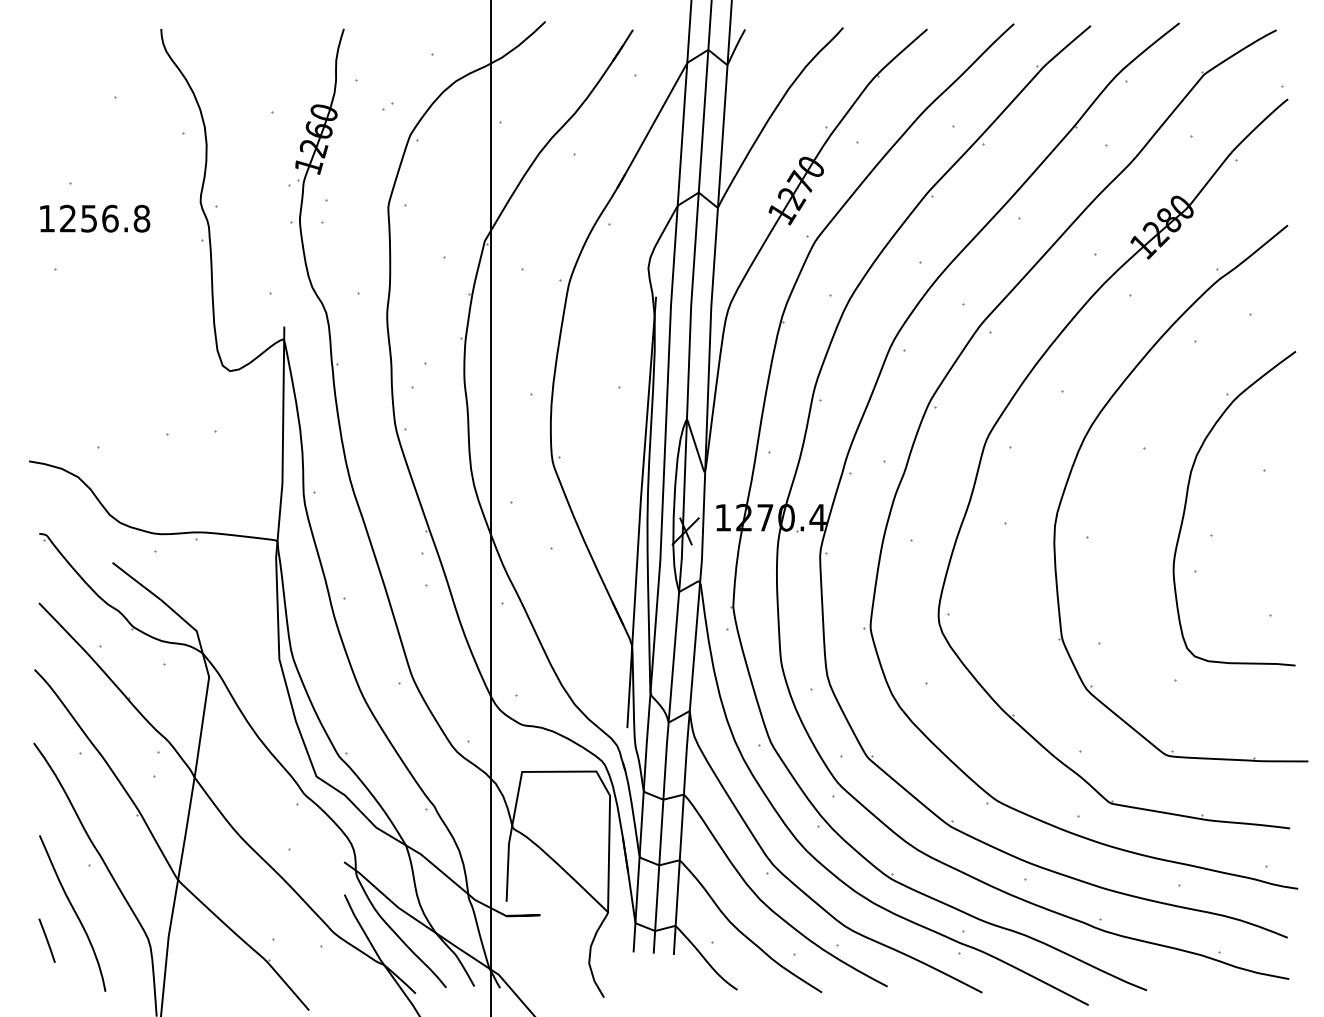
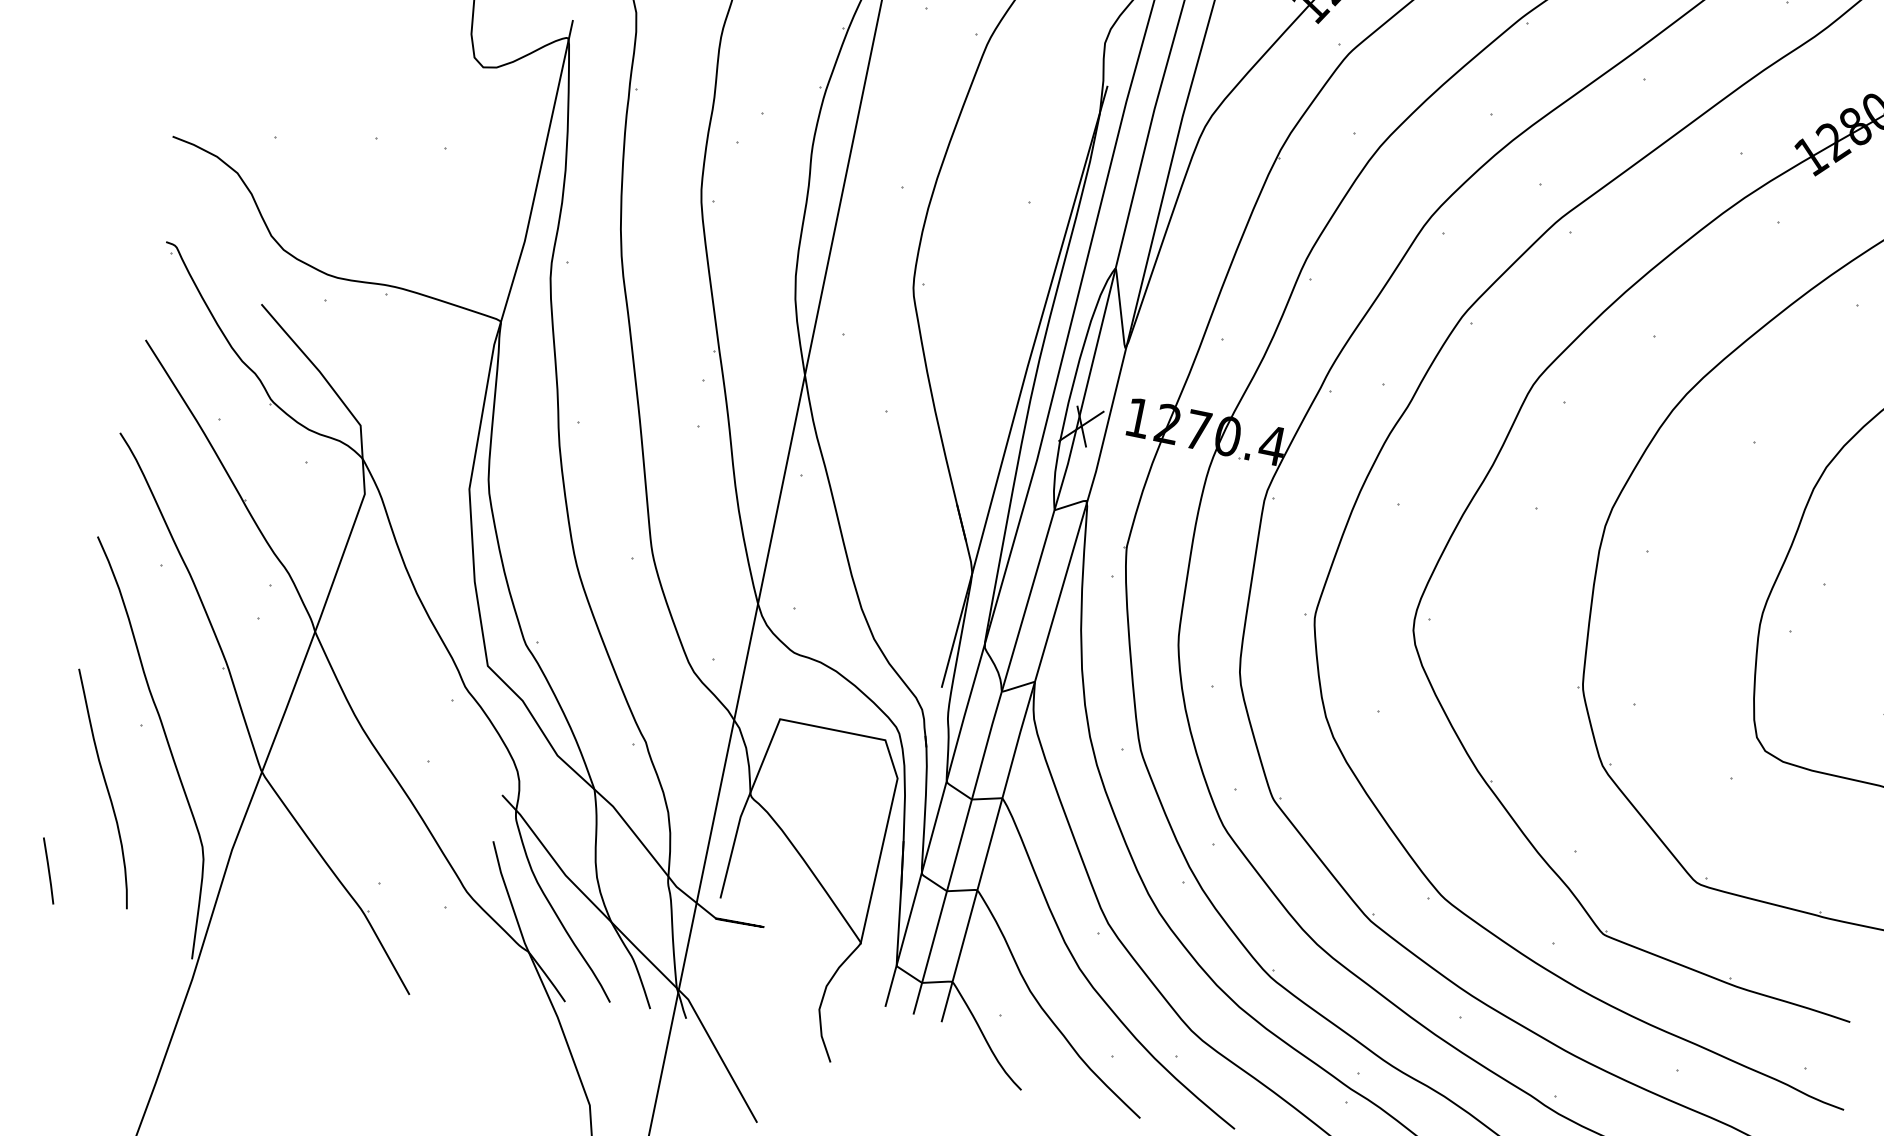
line: (46, 940) -> (47, 870), moved

